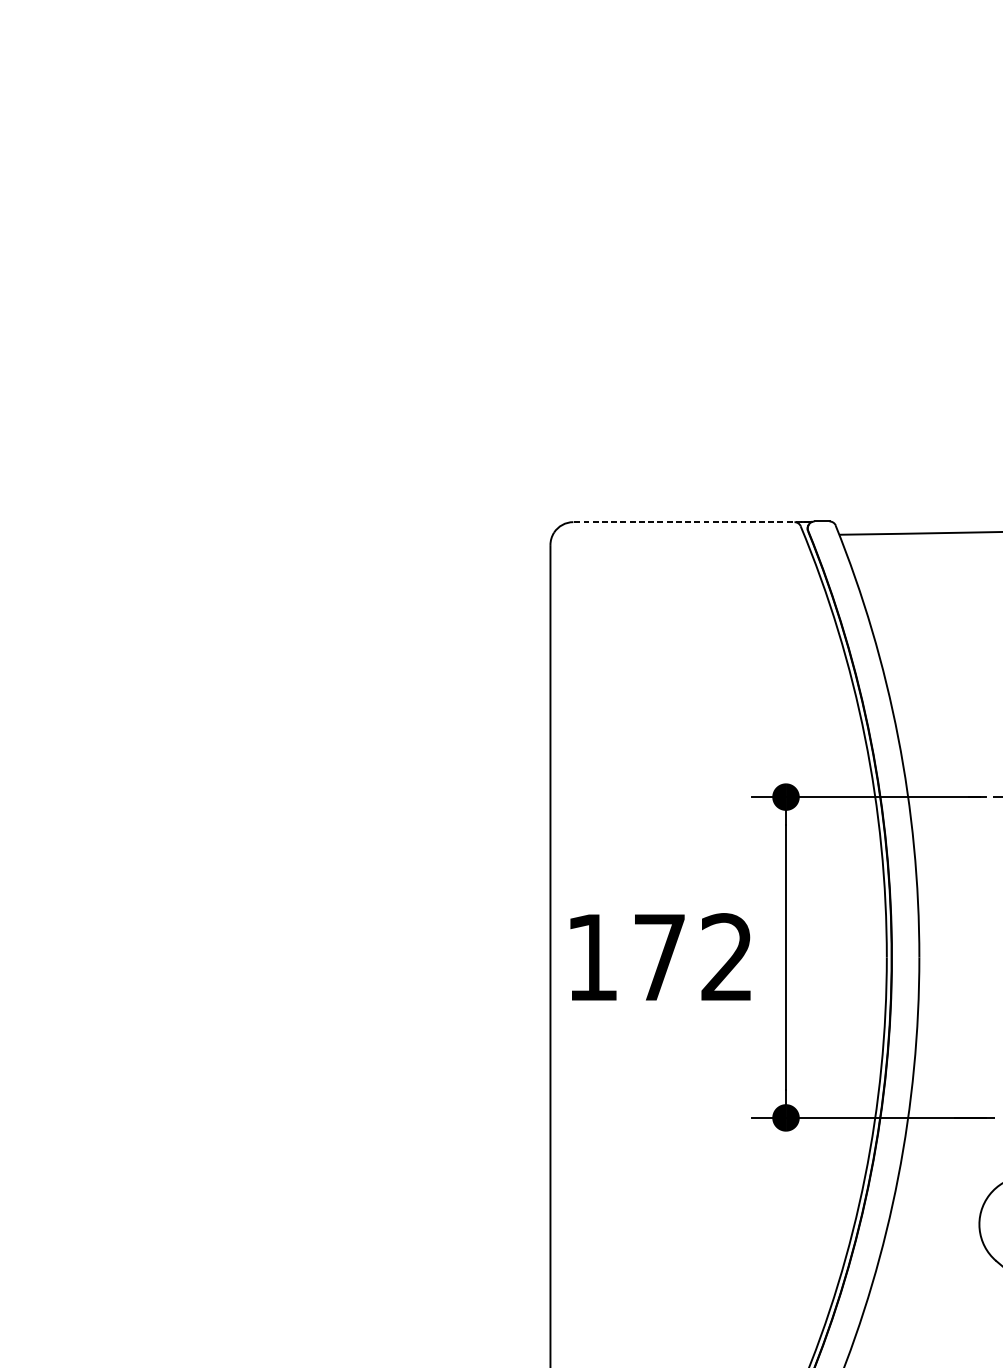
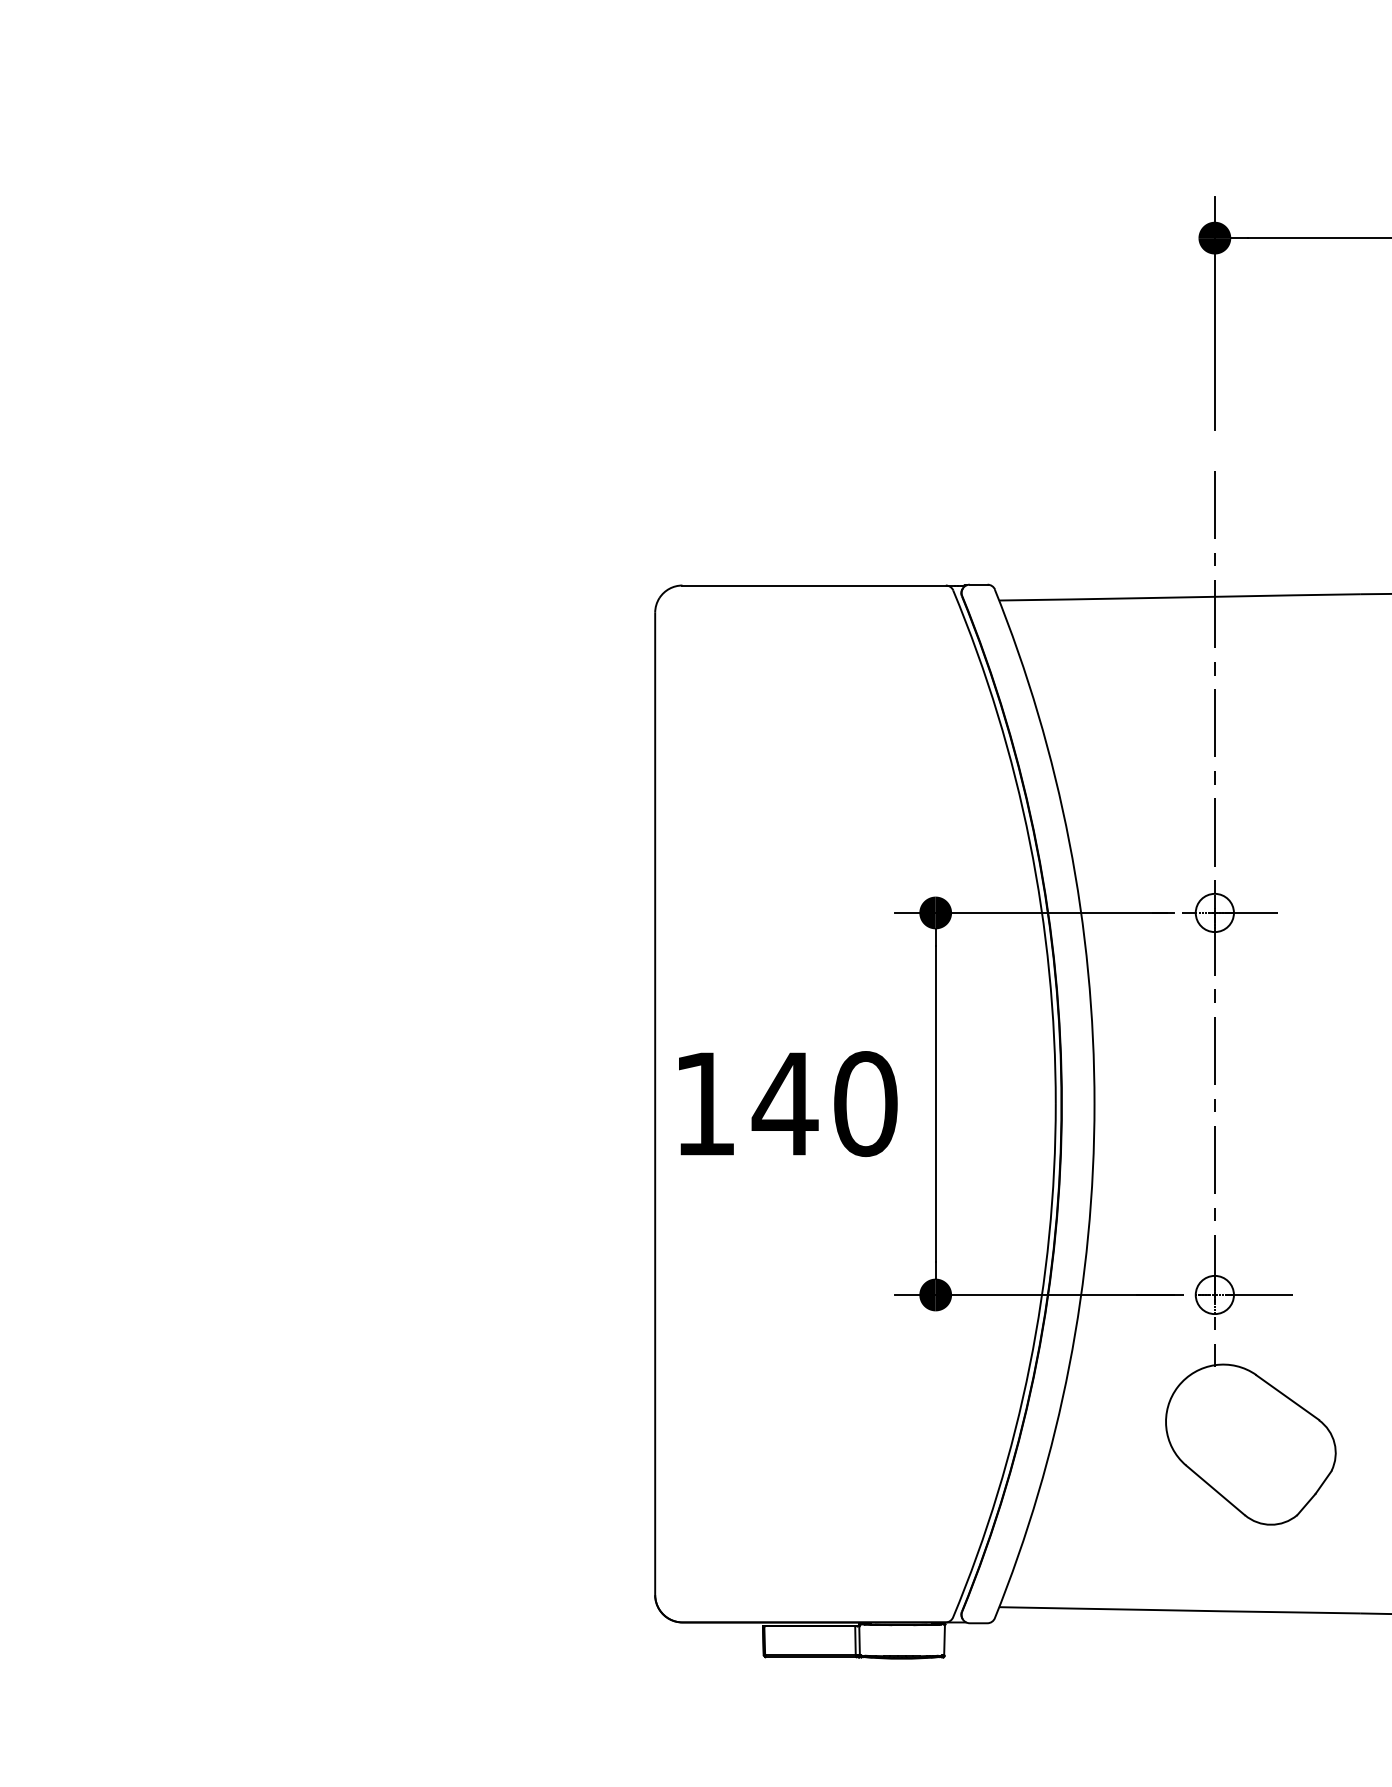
line: (687, 522) -> (818, 585), dashed -> solid
text: (692, 957) -> (824, 1104), 172 -> 140

